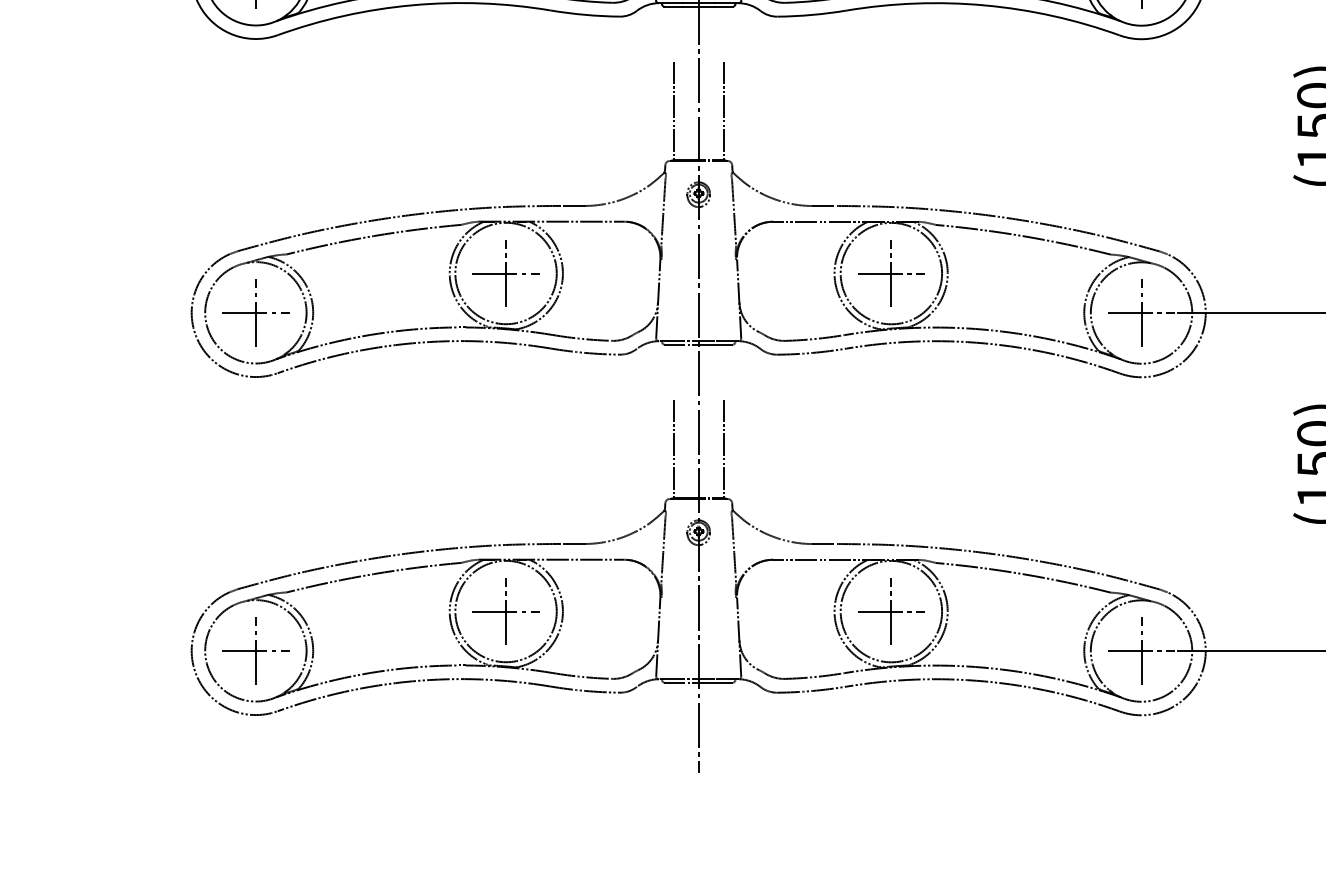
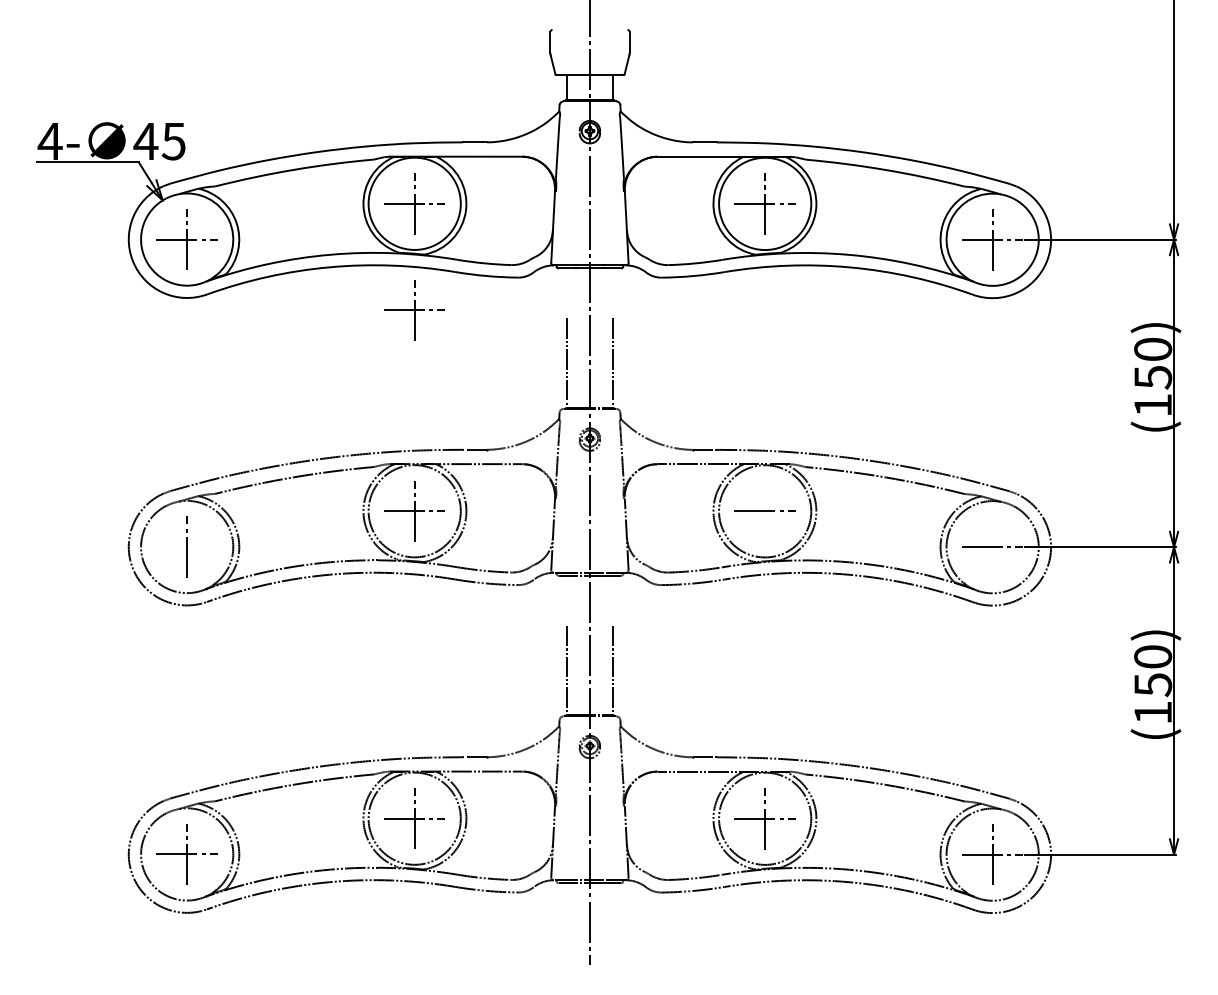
part: (505, 52) -> (414, 310), added
line: (891, 273) -> (765, 511), removed
line: (1141, 312) -> (992, 546), removed
line: (255, 313) -> (186, 547), removed

